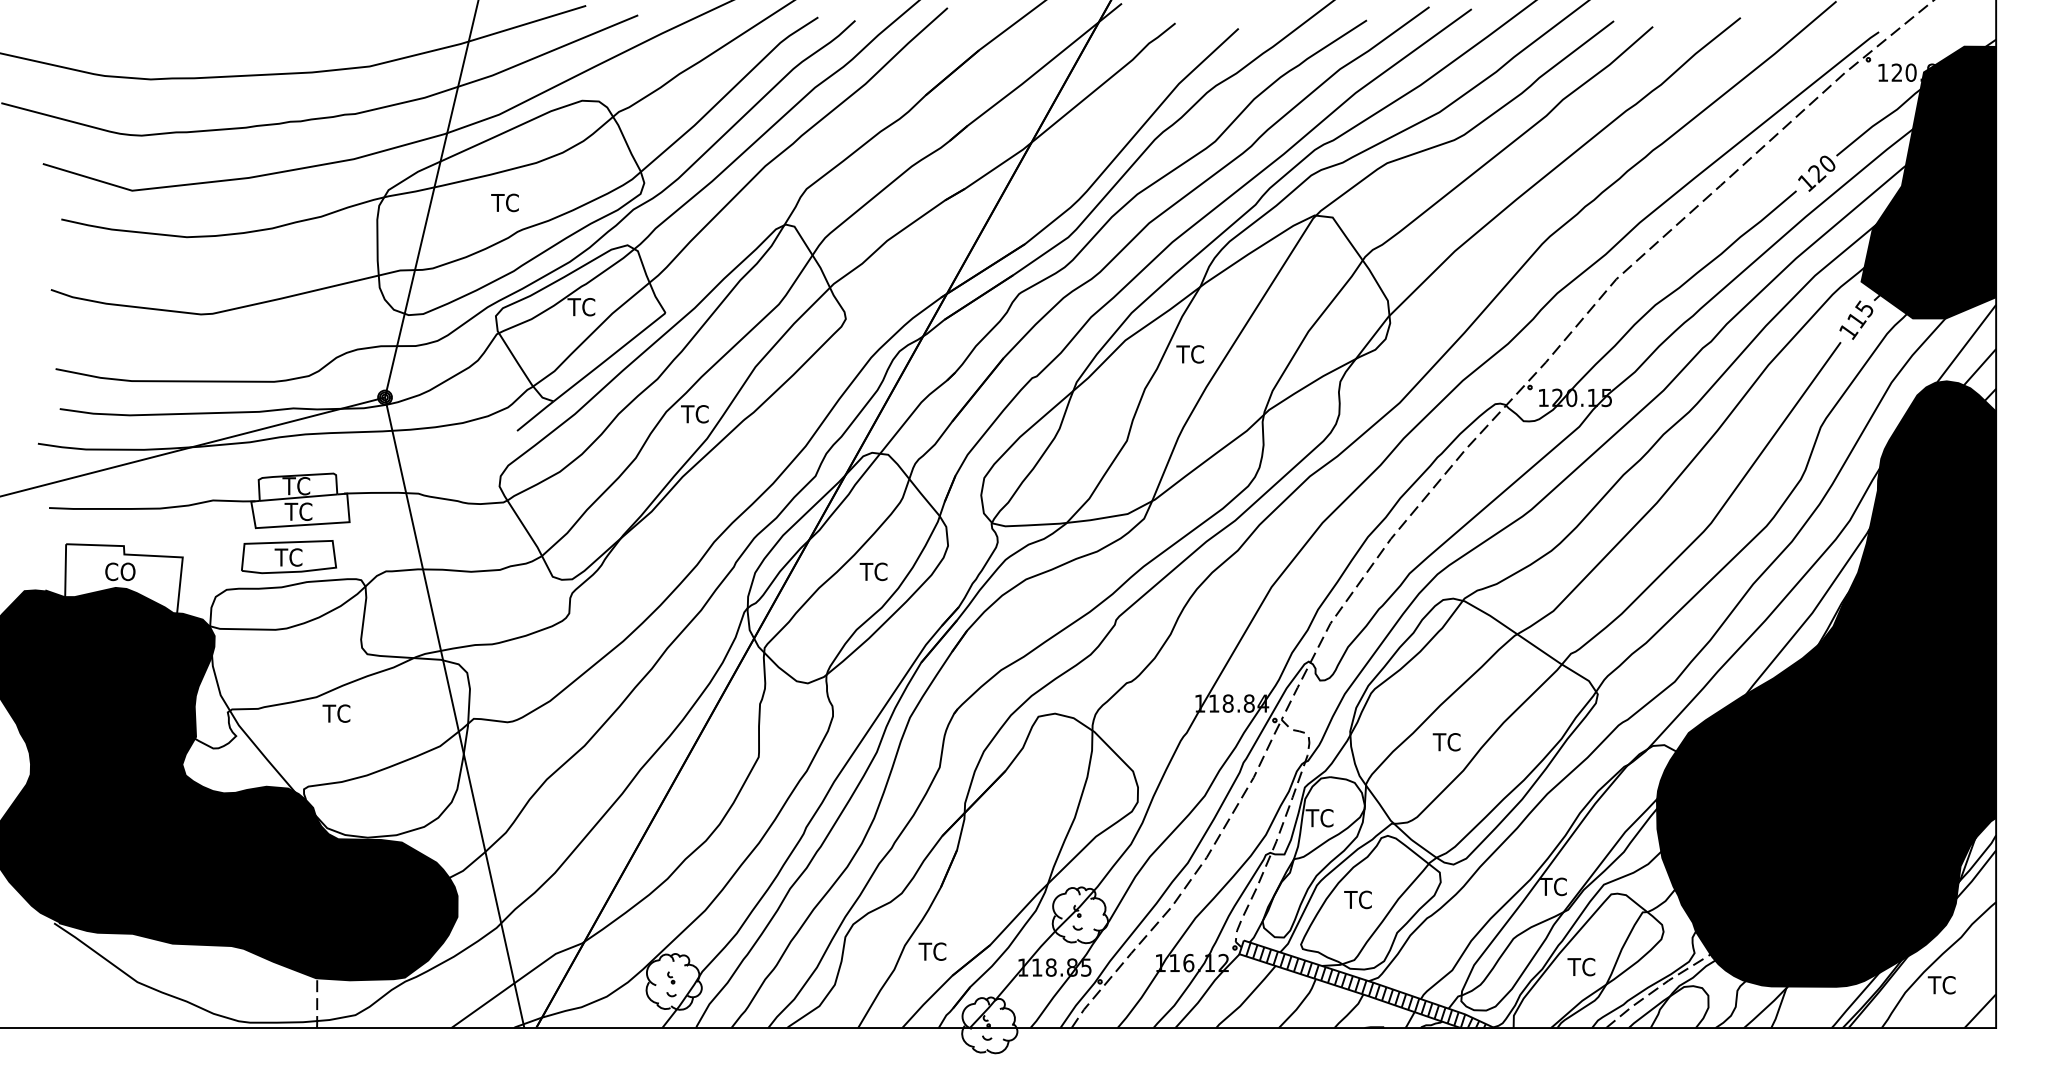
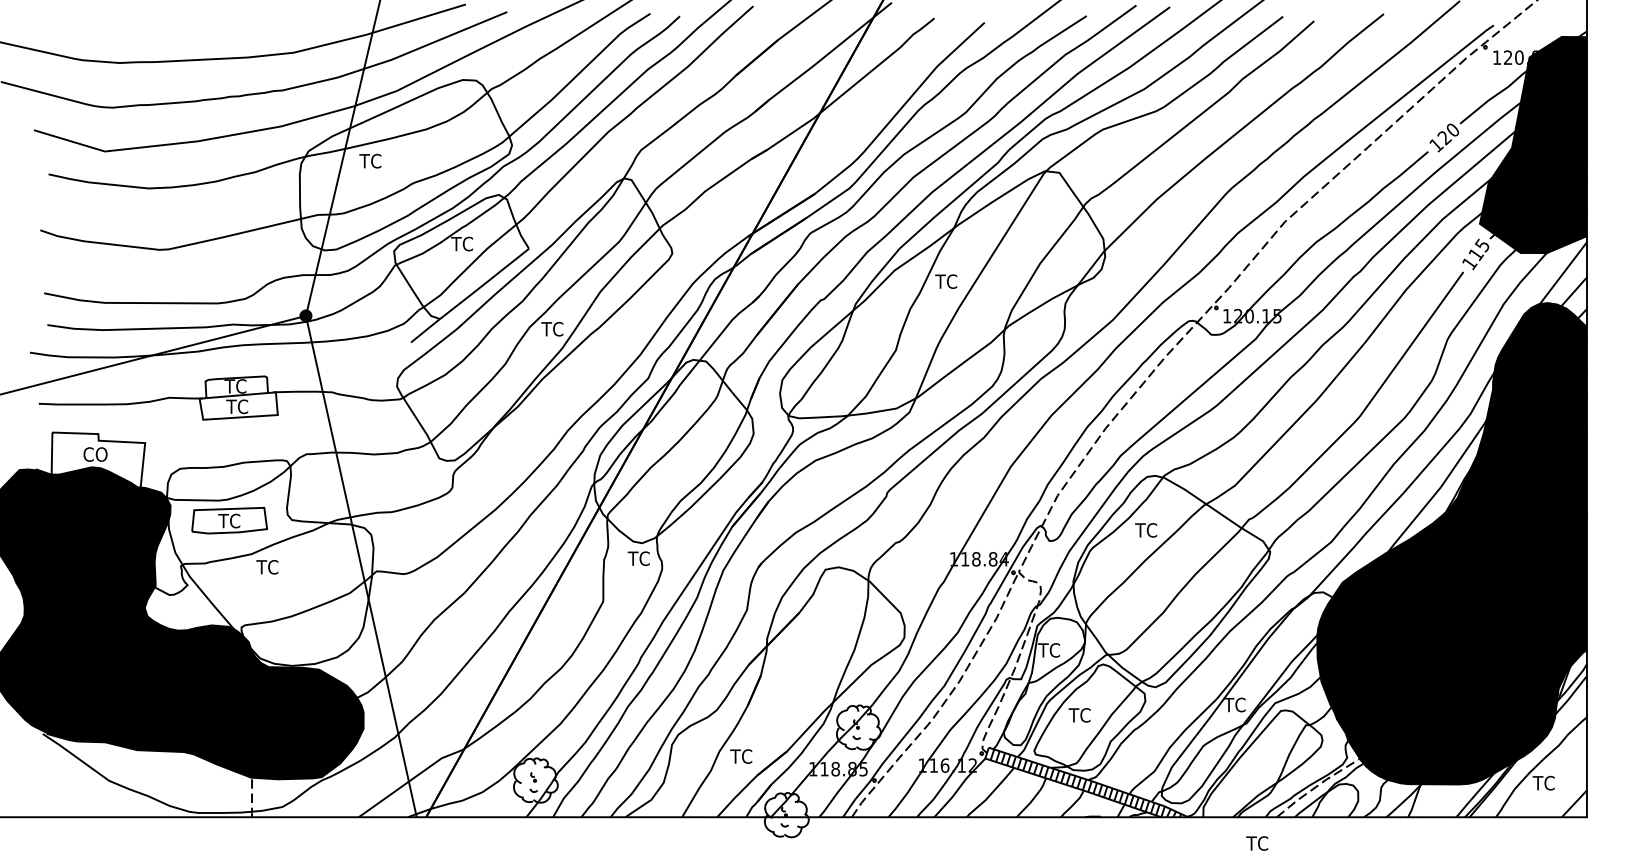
text: (504, 202) -> (369, 160), moved
part: (289, 557) -> (230, 521), moved
text: (873, 571) -> (638, 558), moved
text: (1446, 742) -> (1145, 530), moved
text: (1581, 966) -> (1257, 843), moved

